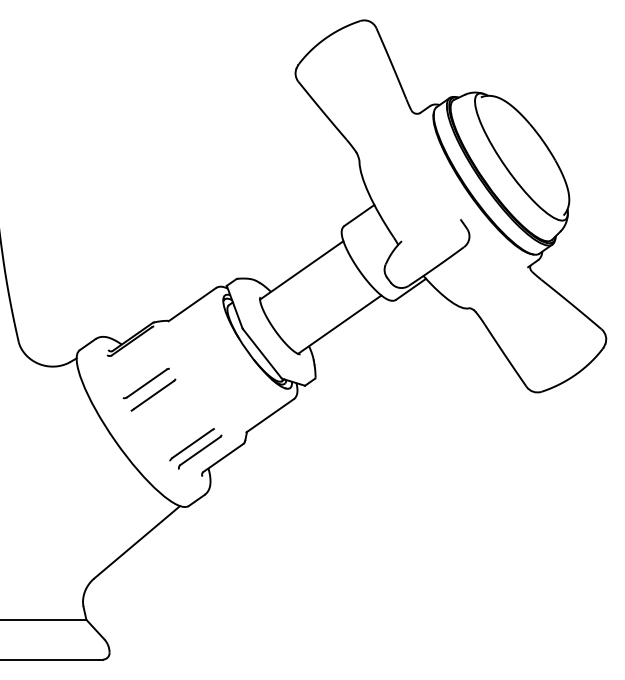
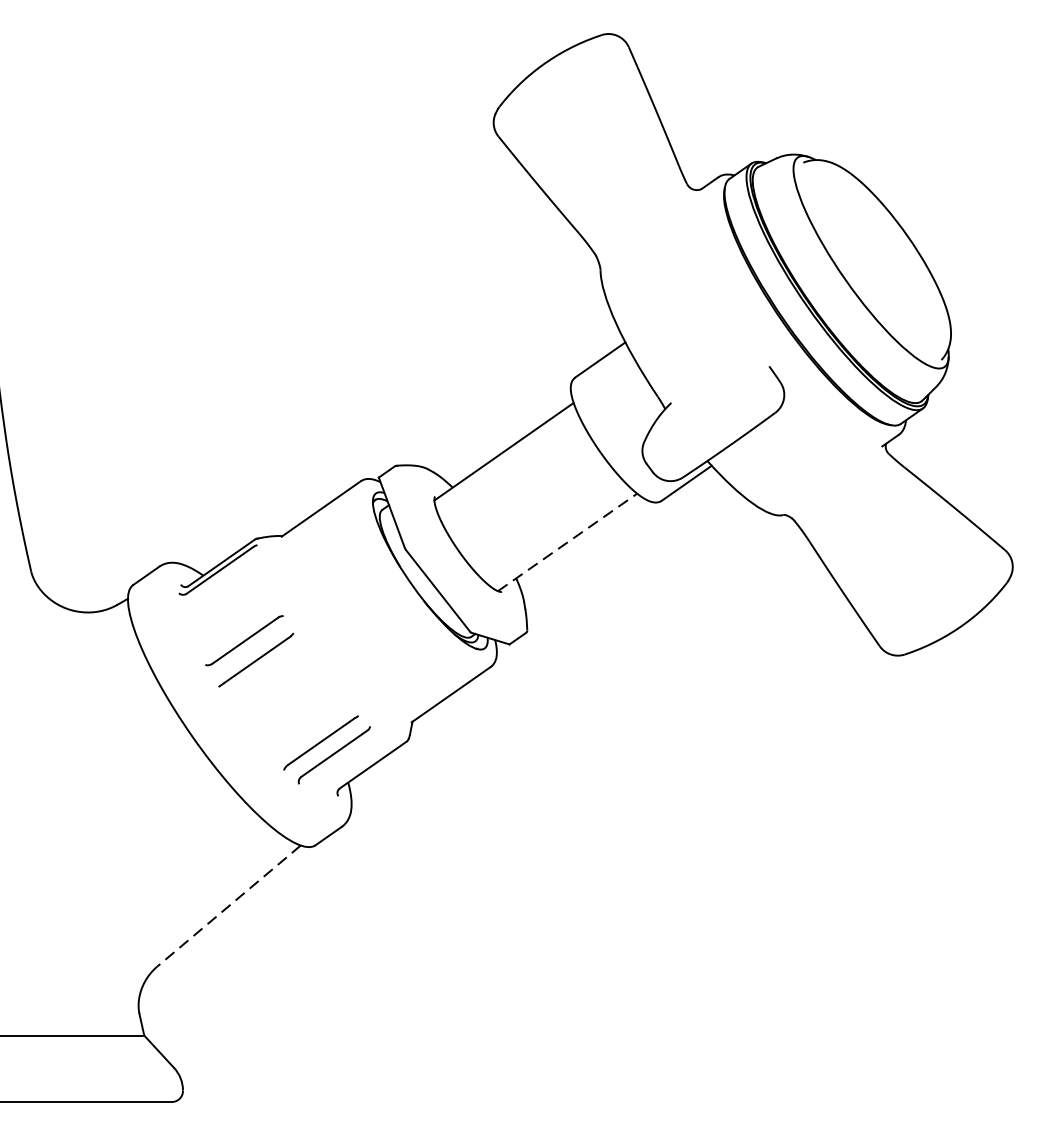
line: (339, 324) -> (567, 542), solid -> dashed
line: (136, 542) -> (227, 906), solid -> dashed

